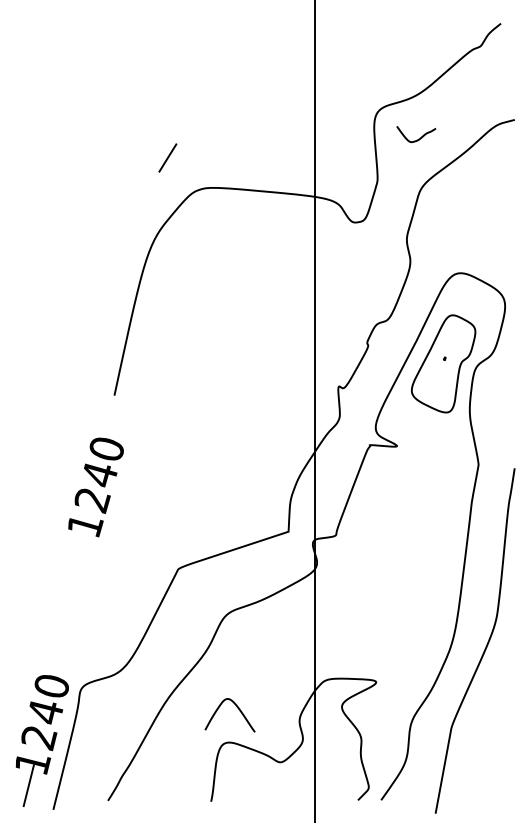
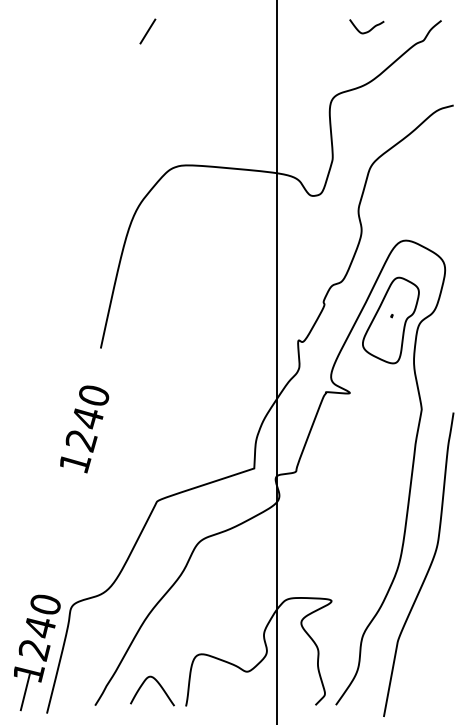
curve: (418, 138) -> (368, 30), moved
line: (167, 157) -> (147, 31), moved
curve: (236, 707) -> (158, 684), moved

